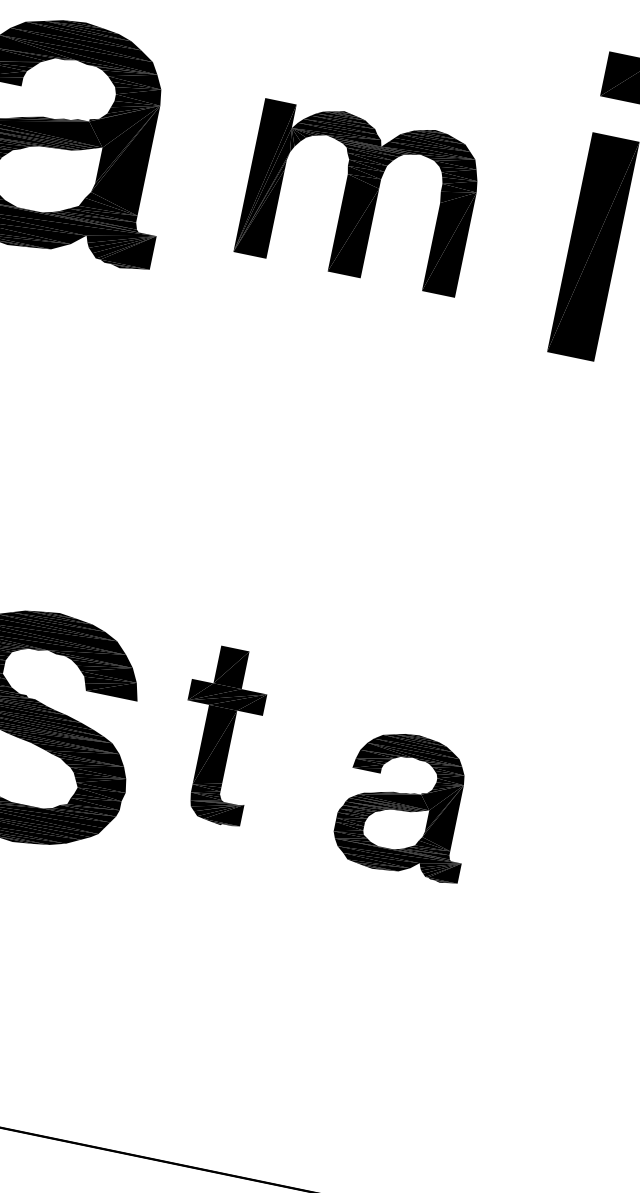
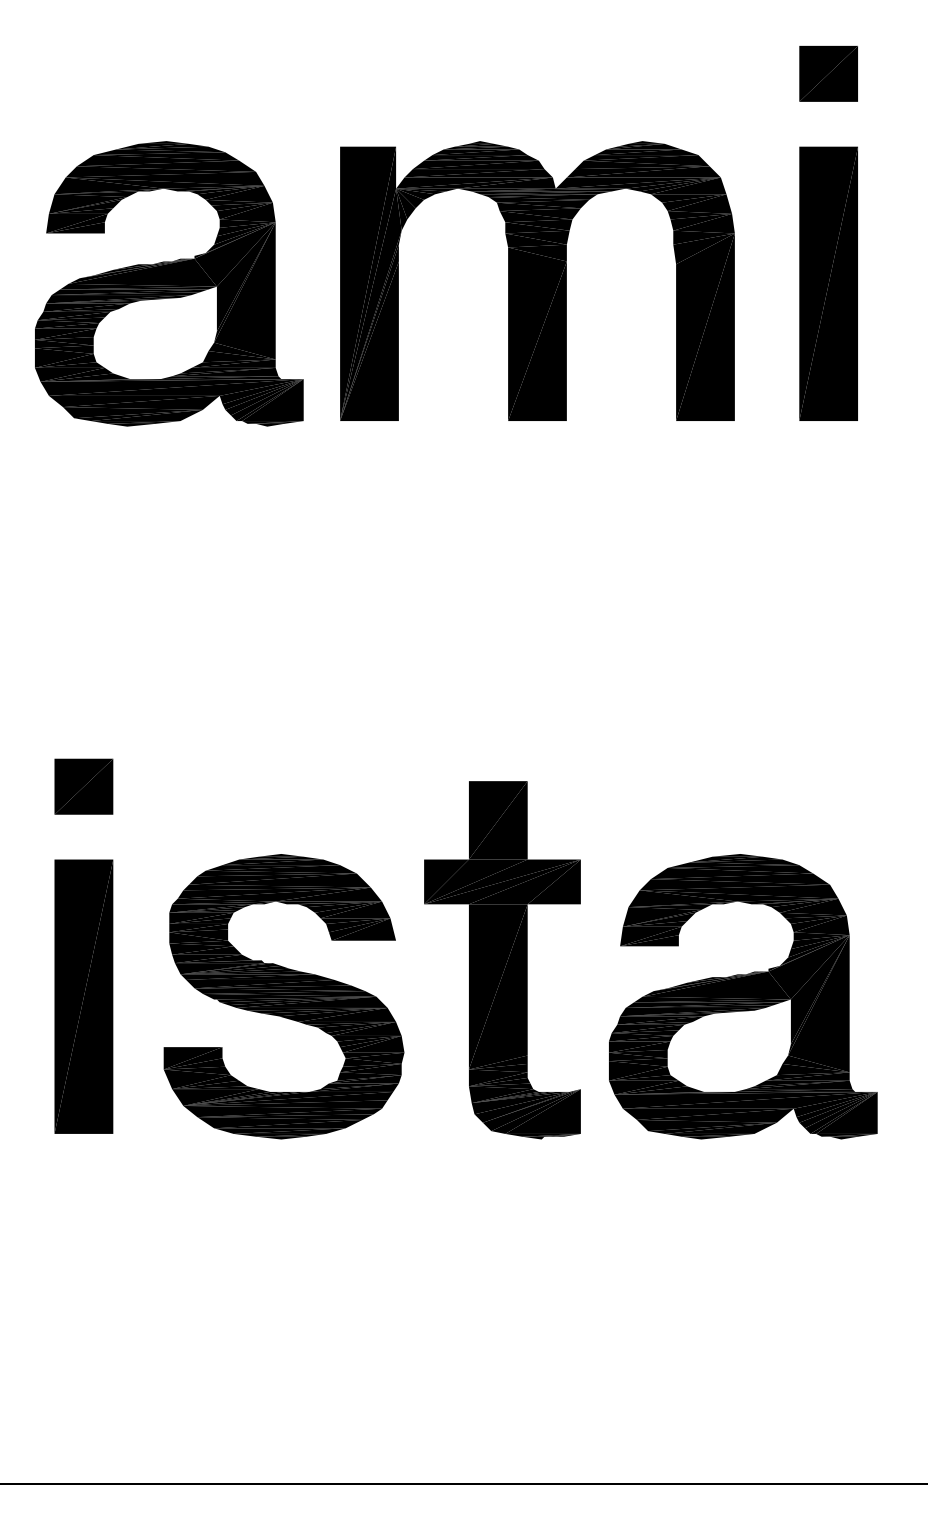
part: (360, 195) -> (537, 280), size x1.43
part: (219, 735) -> (502, 960), size x1.67
part: (406, 804) -> (743, 996), size x1.67

